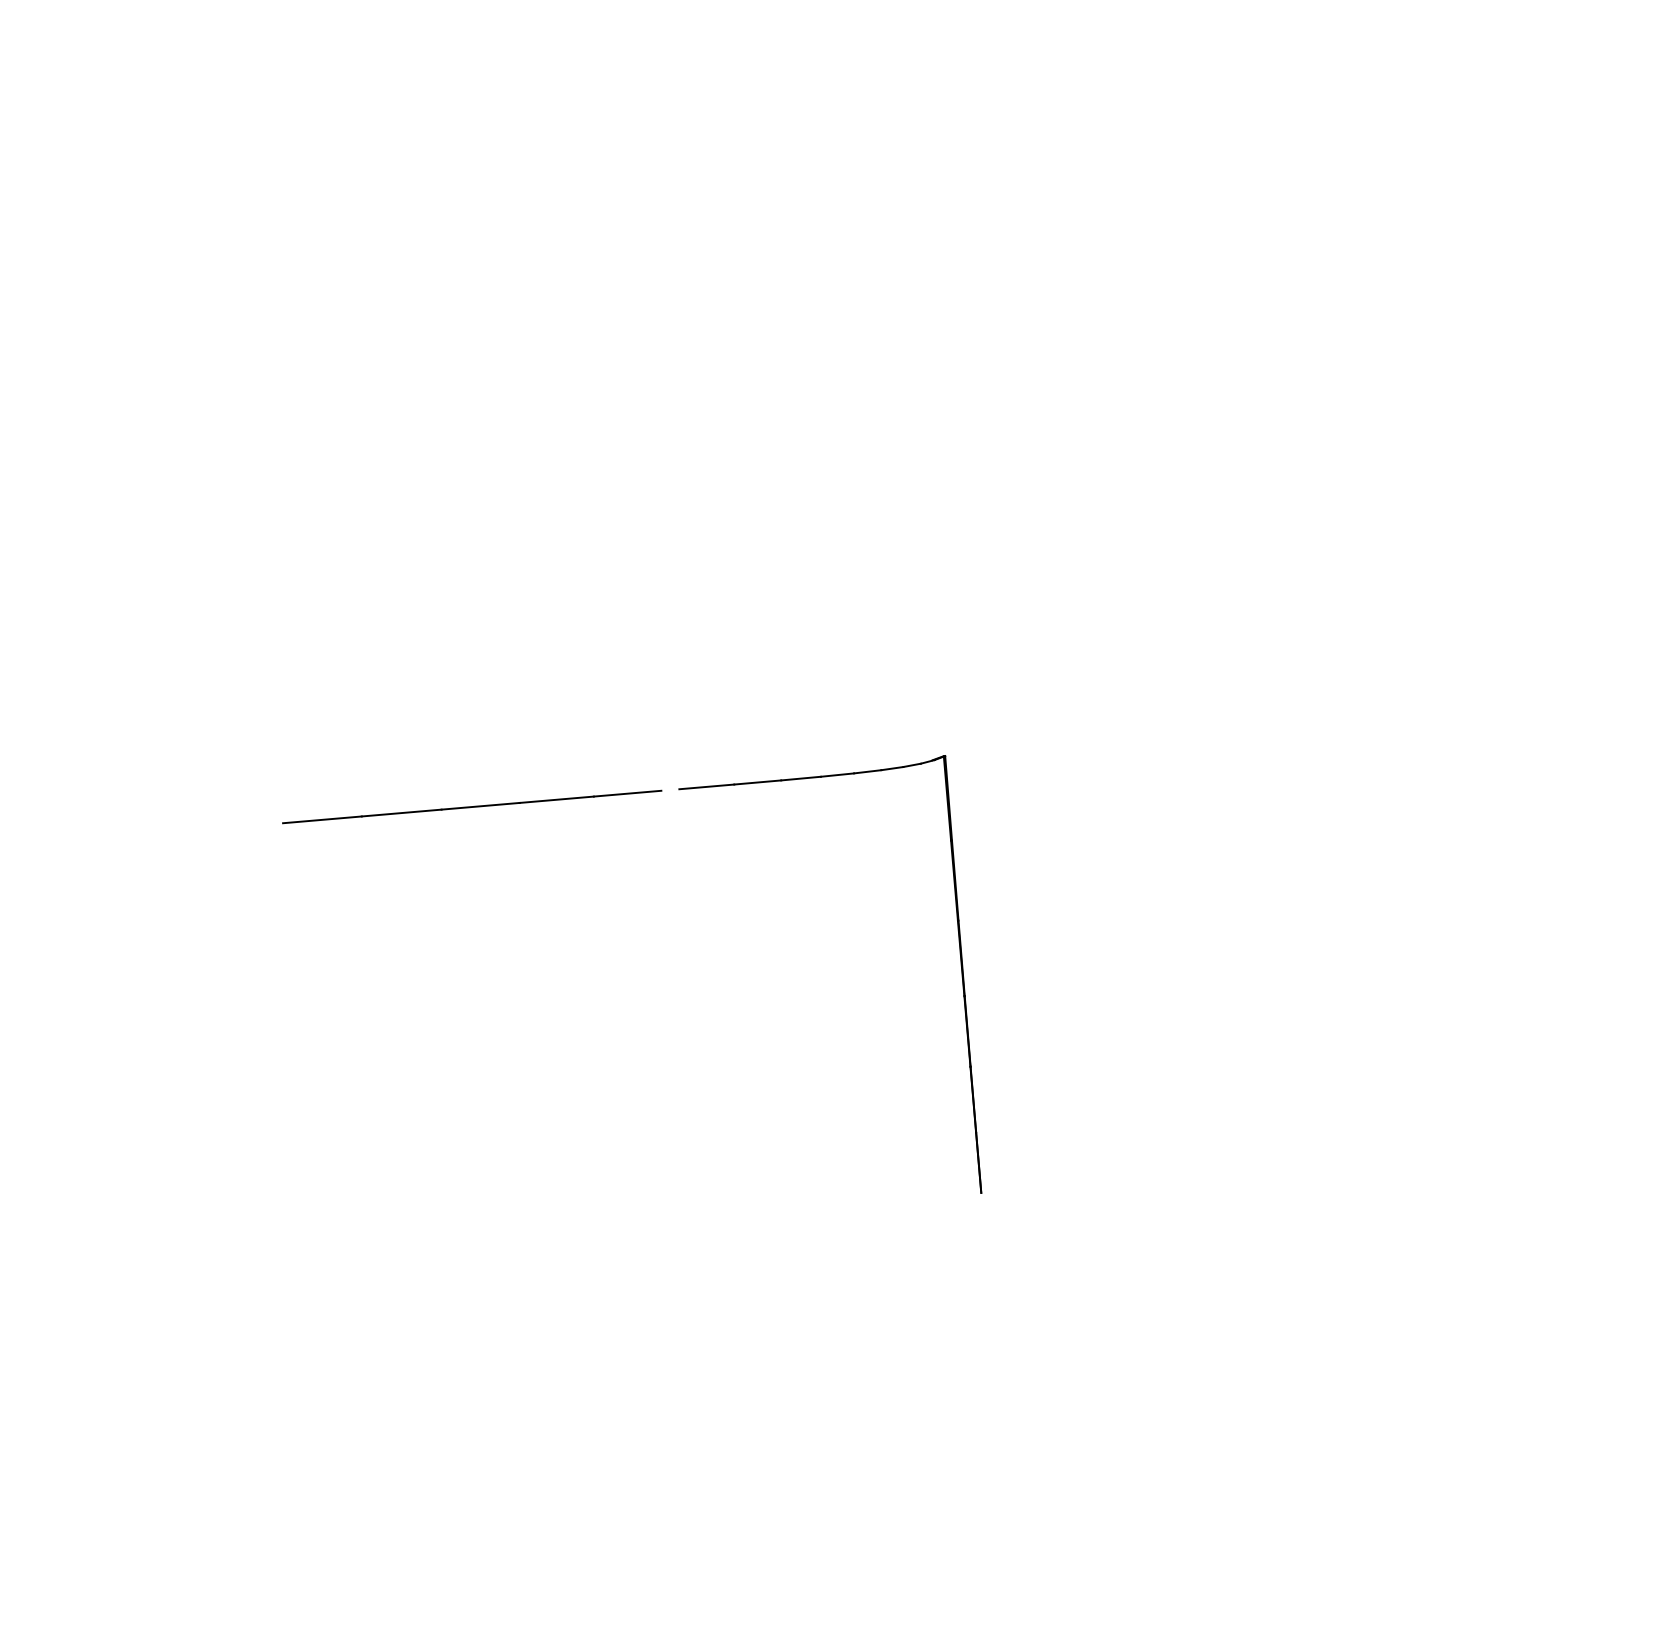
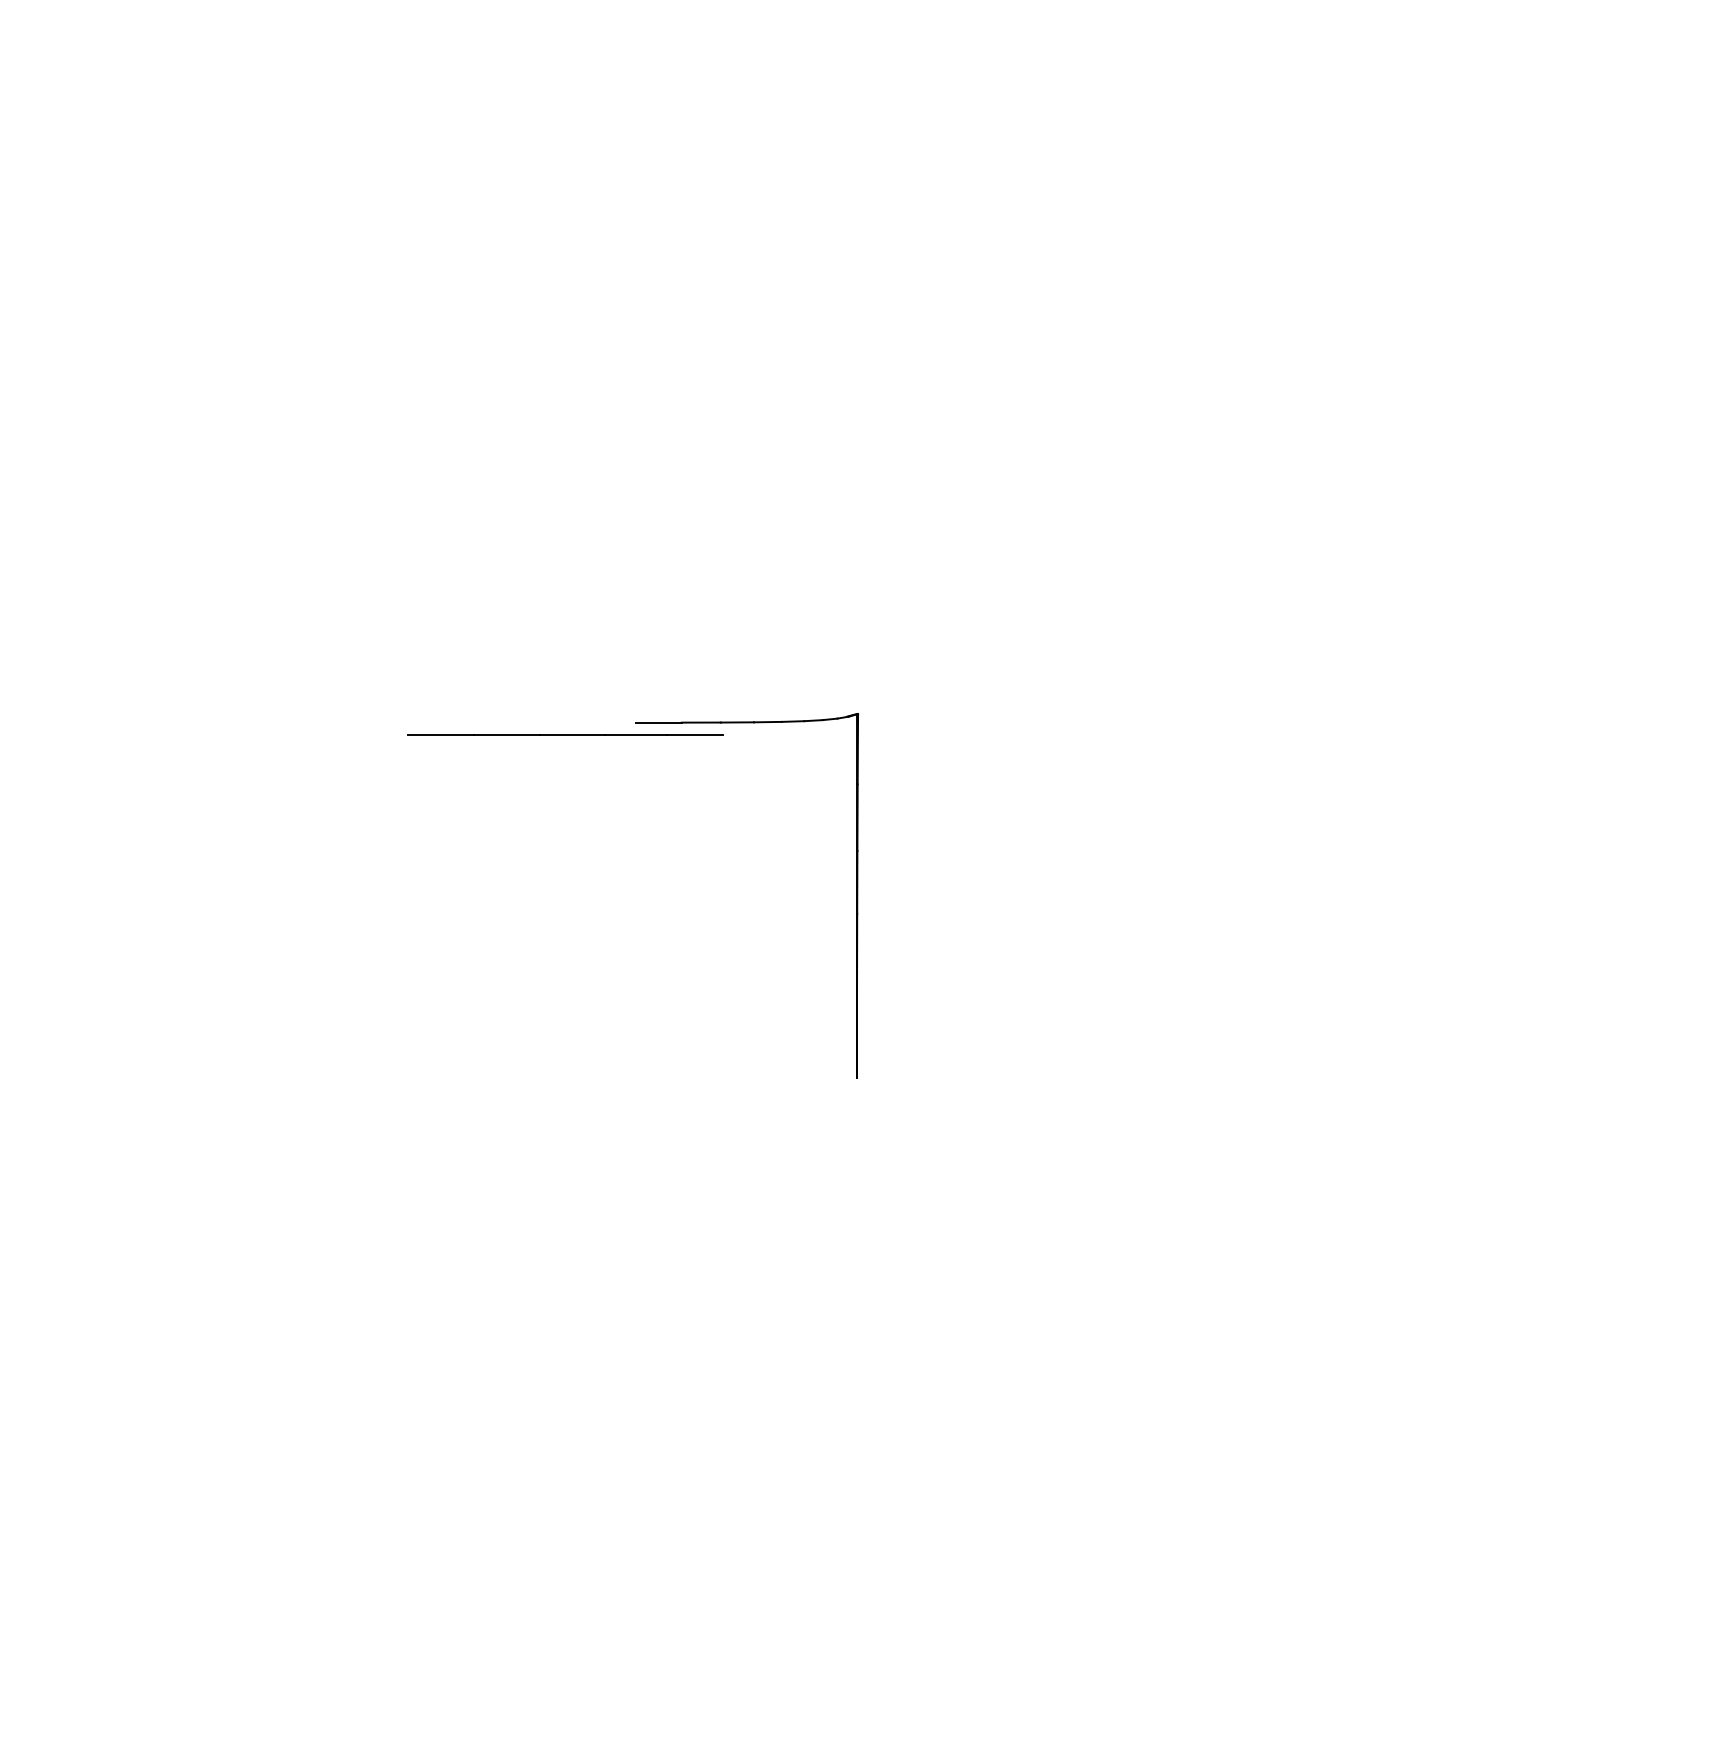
line: (472, 806) -> (565, 734), moved

